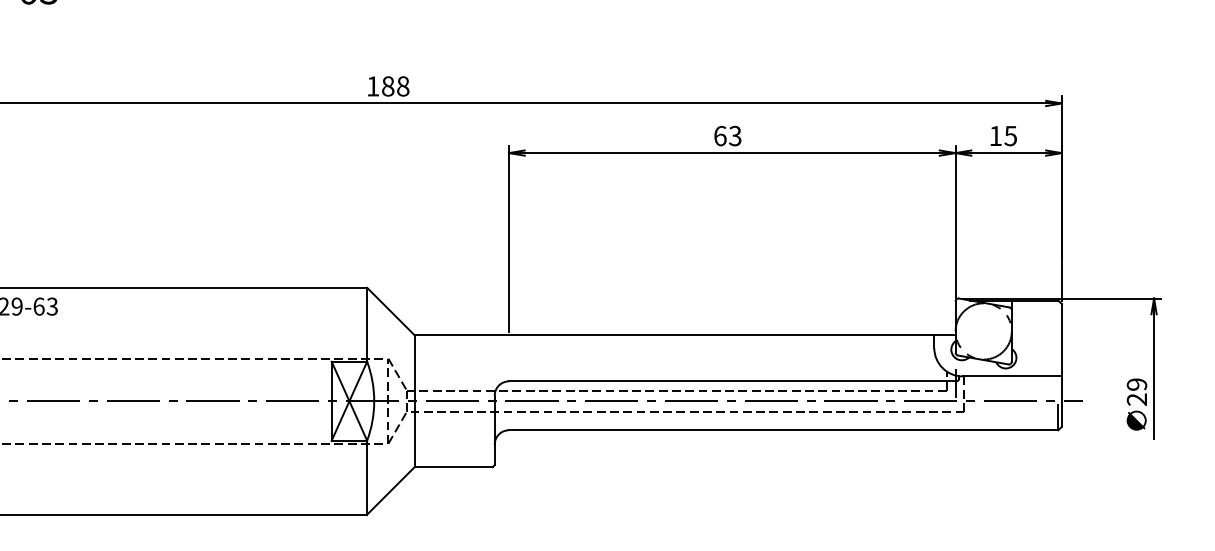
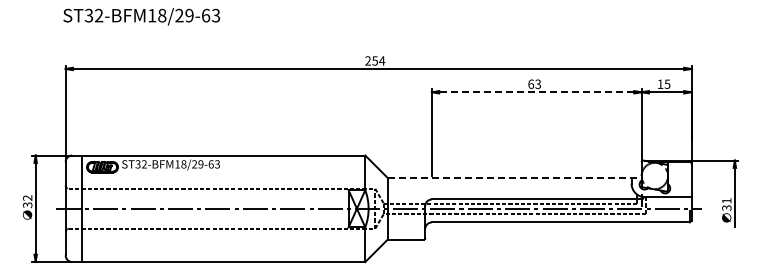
text: (388, 85) -> (375, 60), 188 -> 254
line: (731, 153) -> (536, 92), solid -> dashed
line: (687, 334) -> (515, 177), solid -> dashed
text: (1136, 392) -> (726, 204), 29 -> 31

